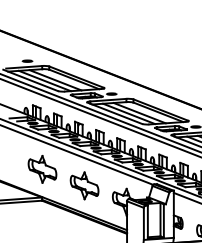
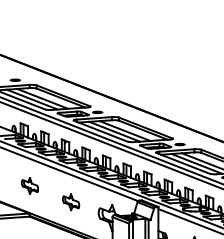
part: (42, 168) -> (29, 185), size x0.6
part: (83, 186) -> (70, 202), size x0.6

